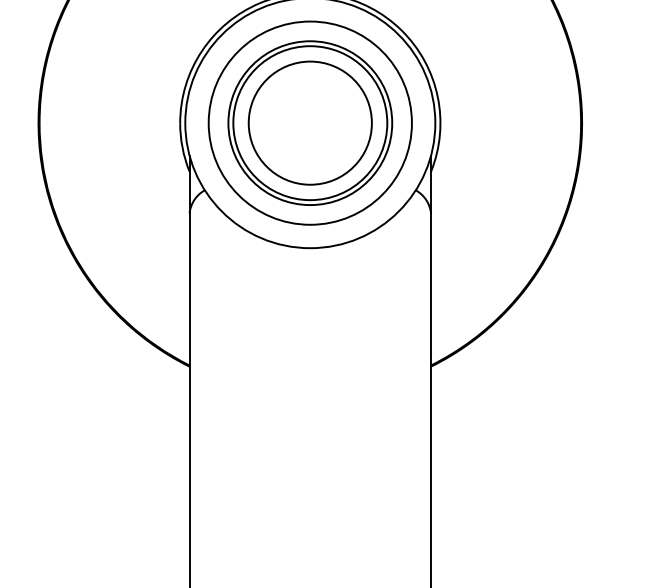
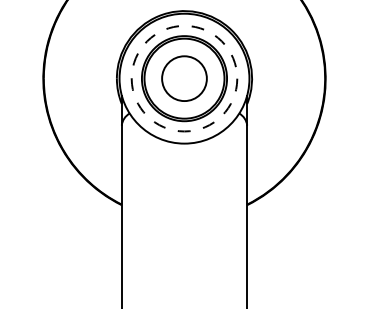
circle: (310, 122) -> (184, 78), size x0.7
circle: (310, 122) -> (184, 78), solid -> dashed

